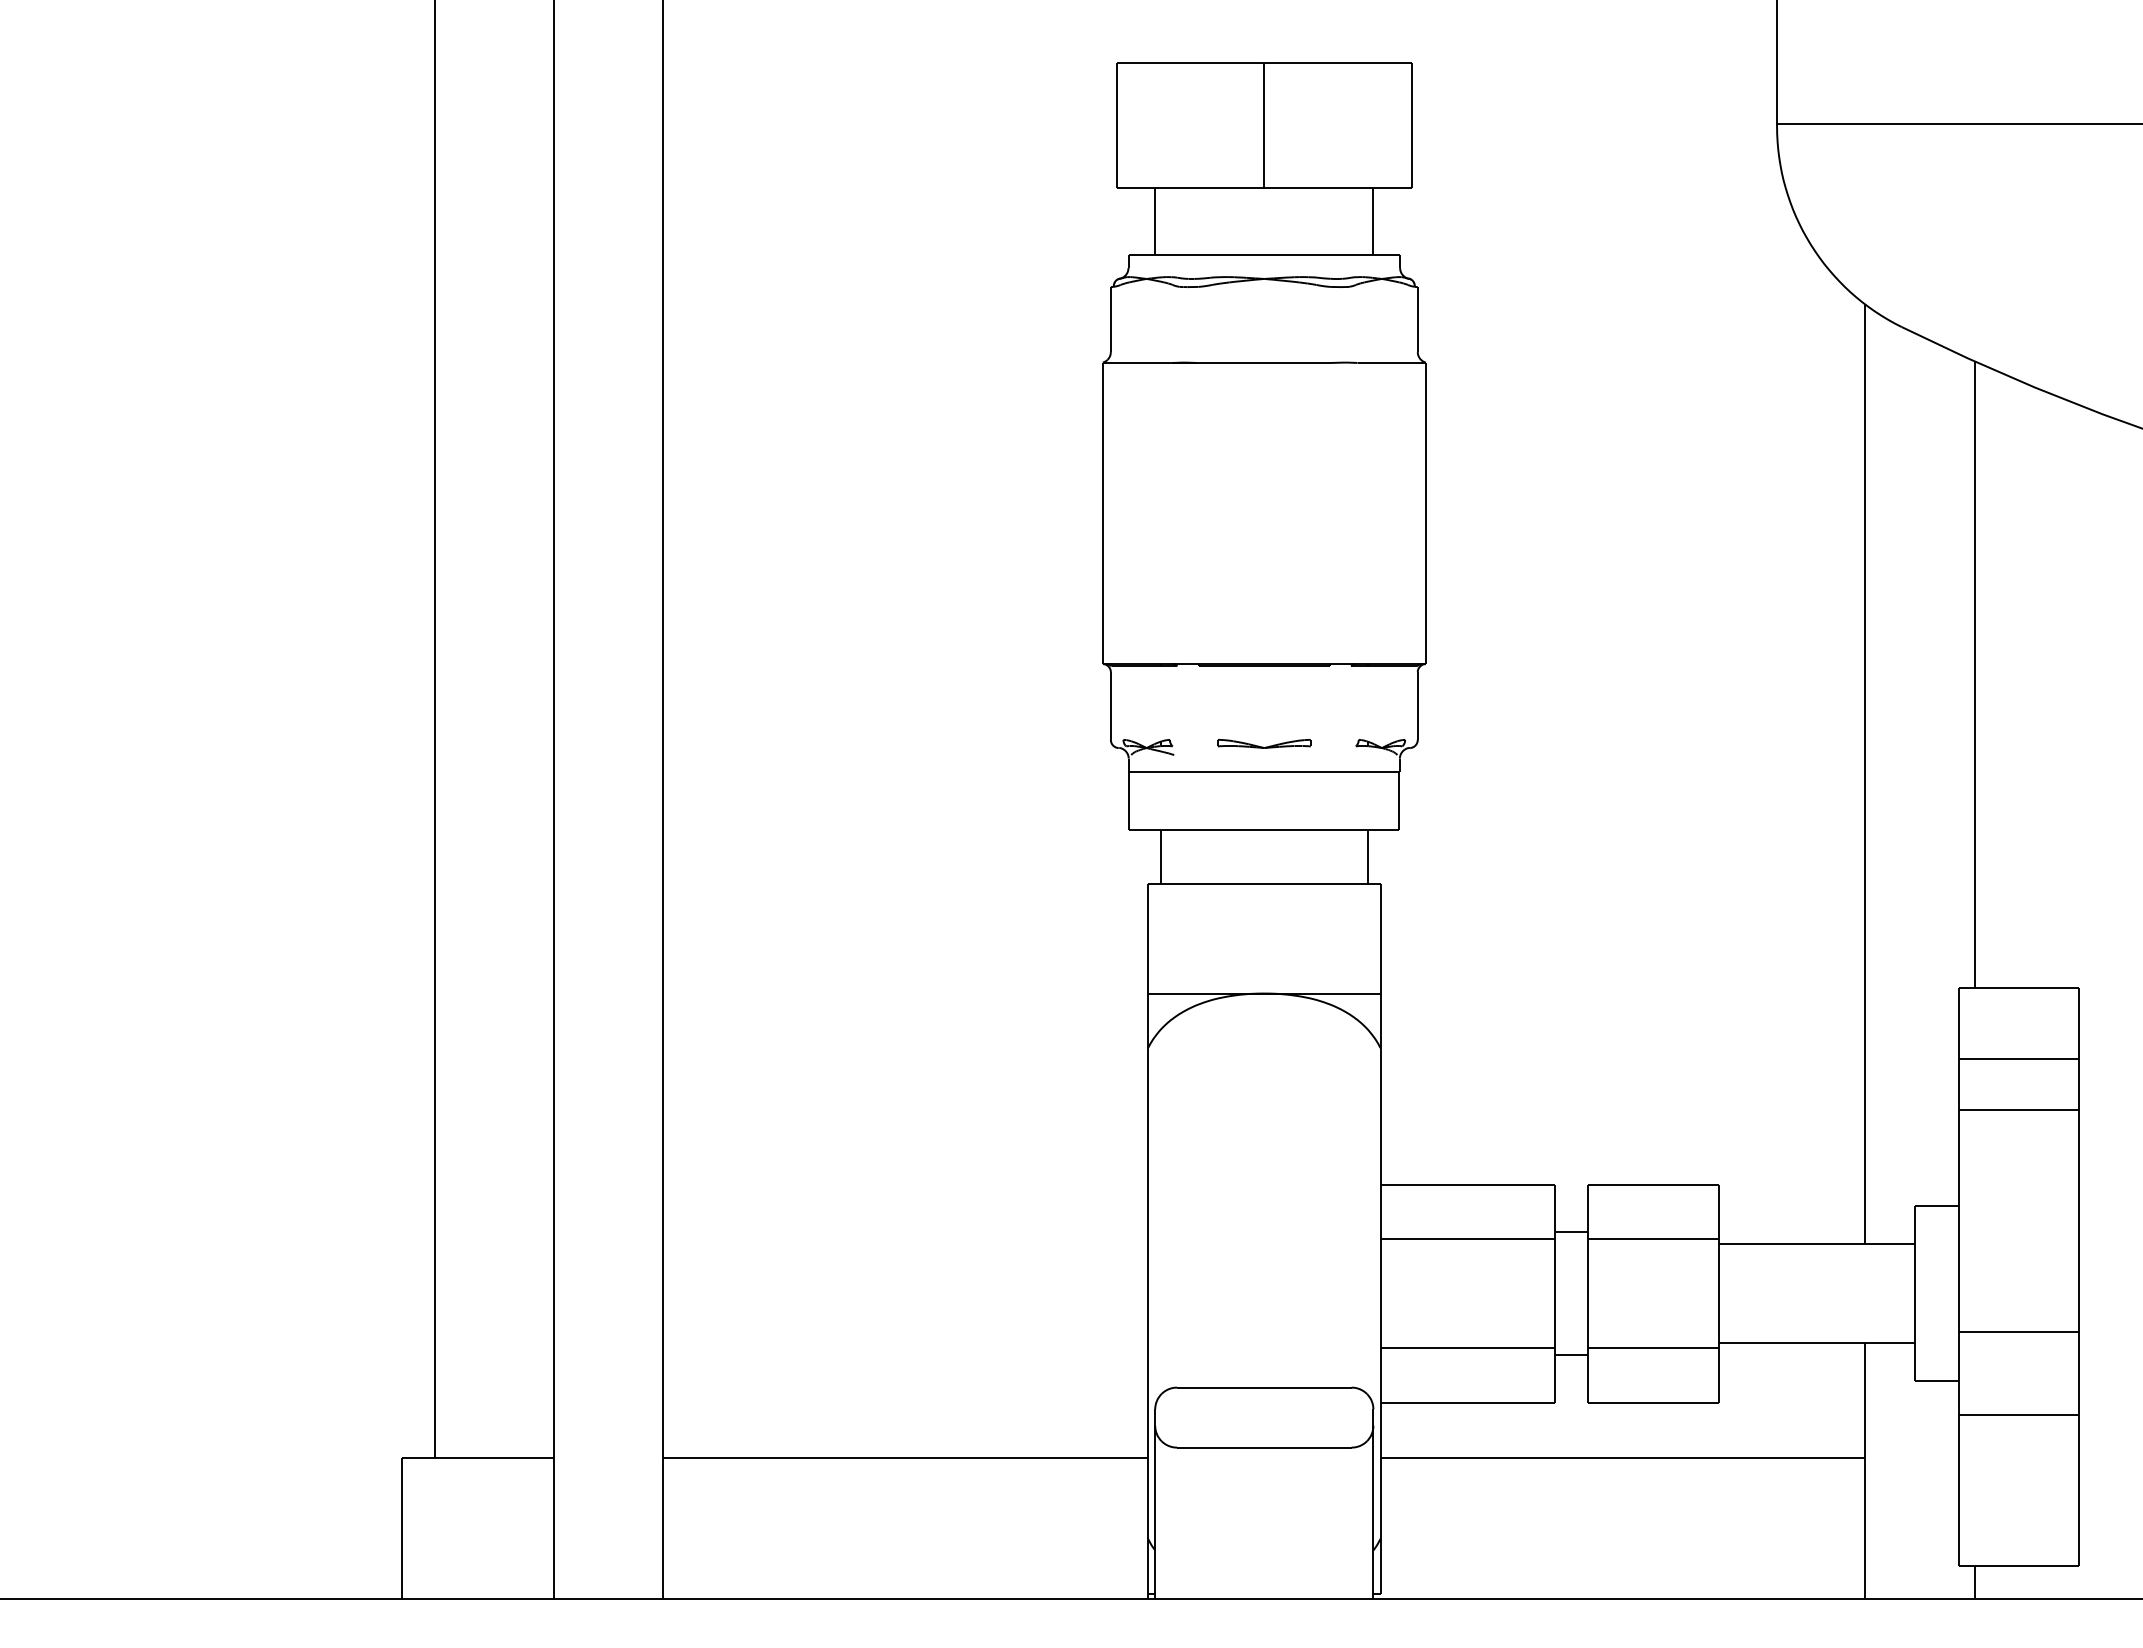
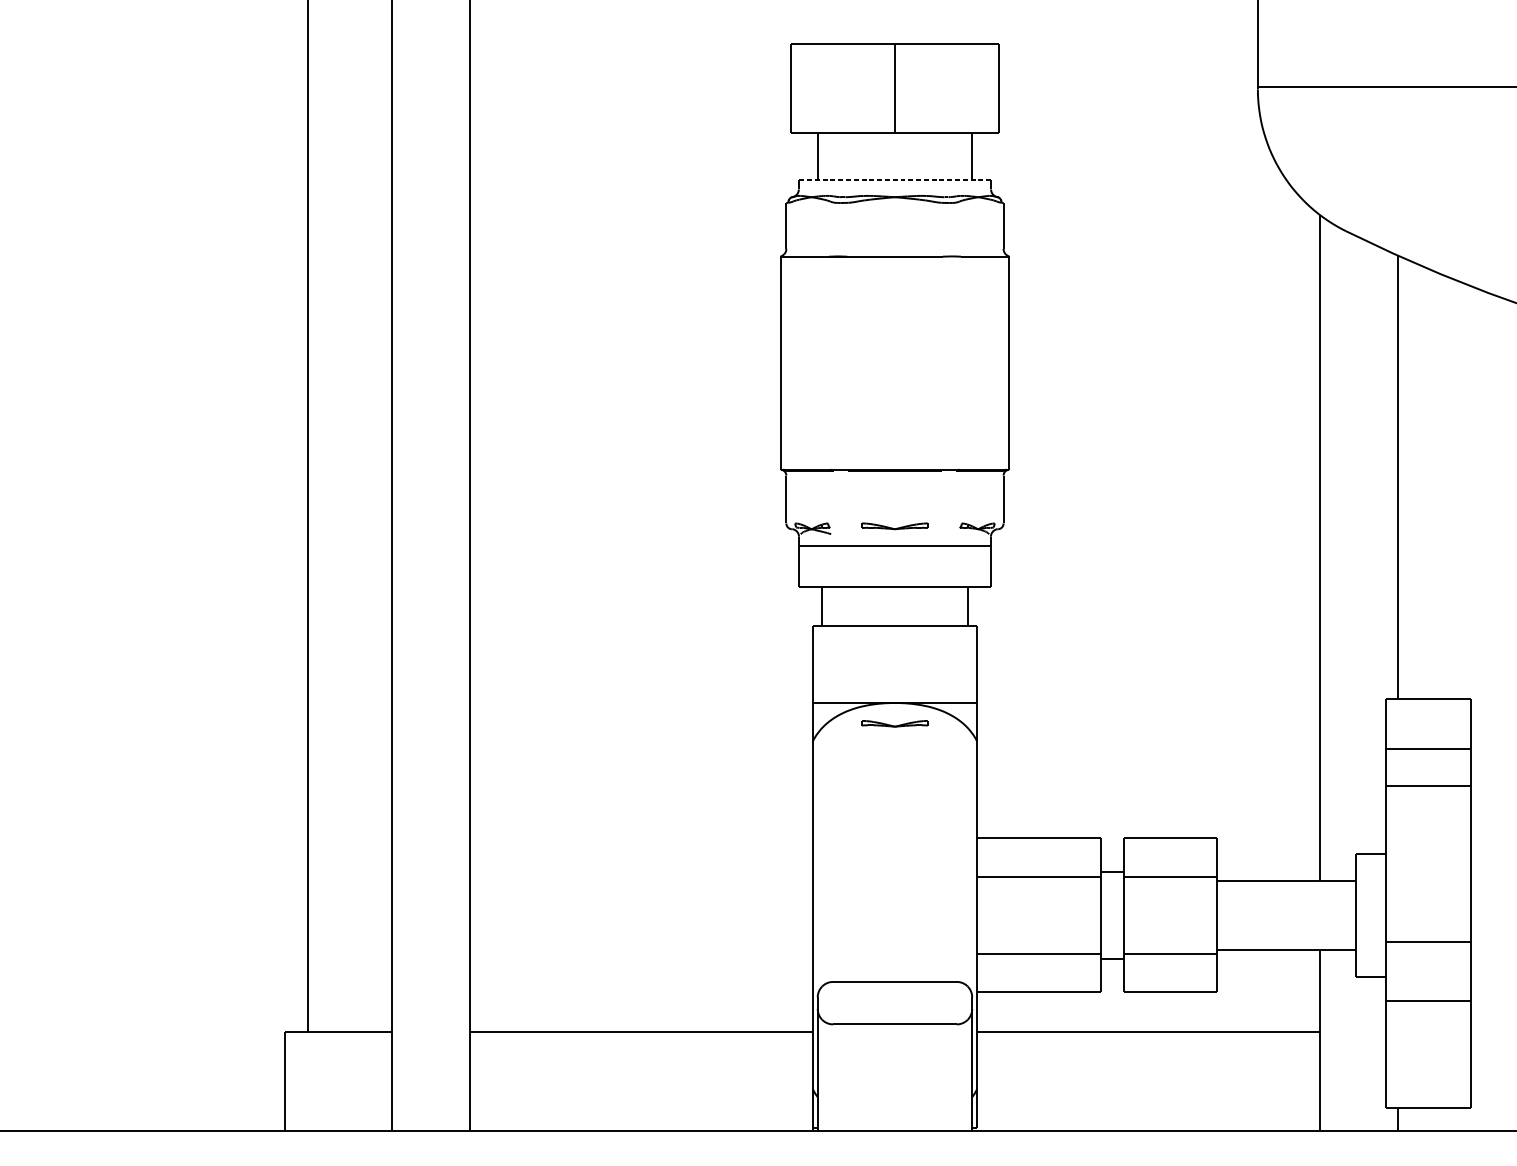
line: (1264, 254) -> (895, 179), solid -> dashed
part: (1264, 1022) -> (895, 723), added

